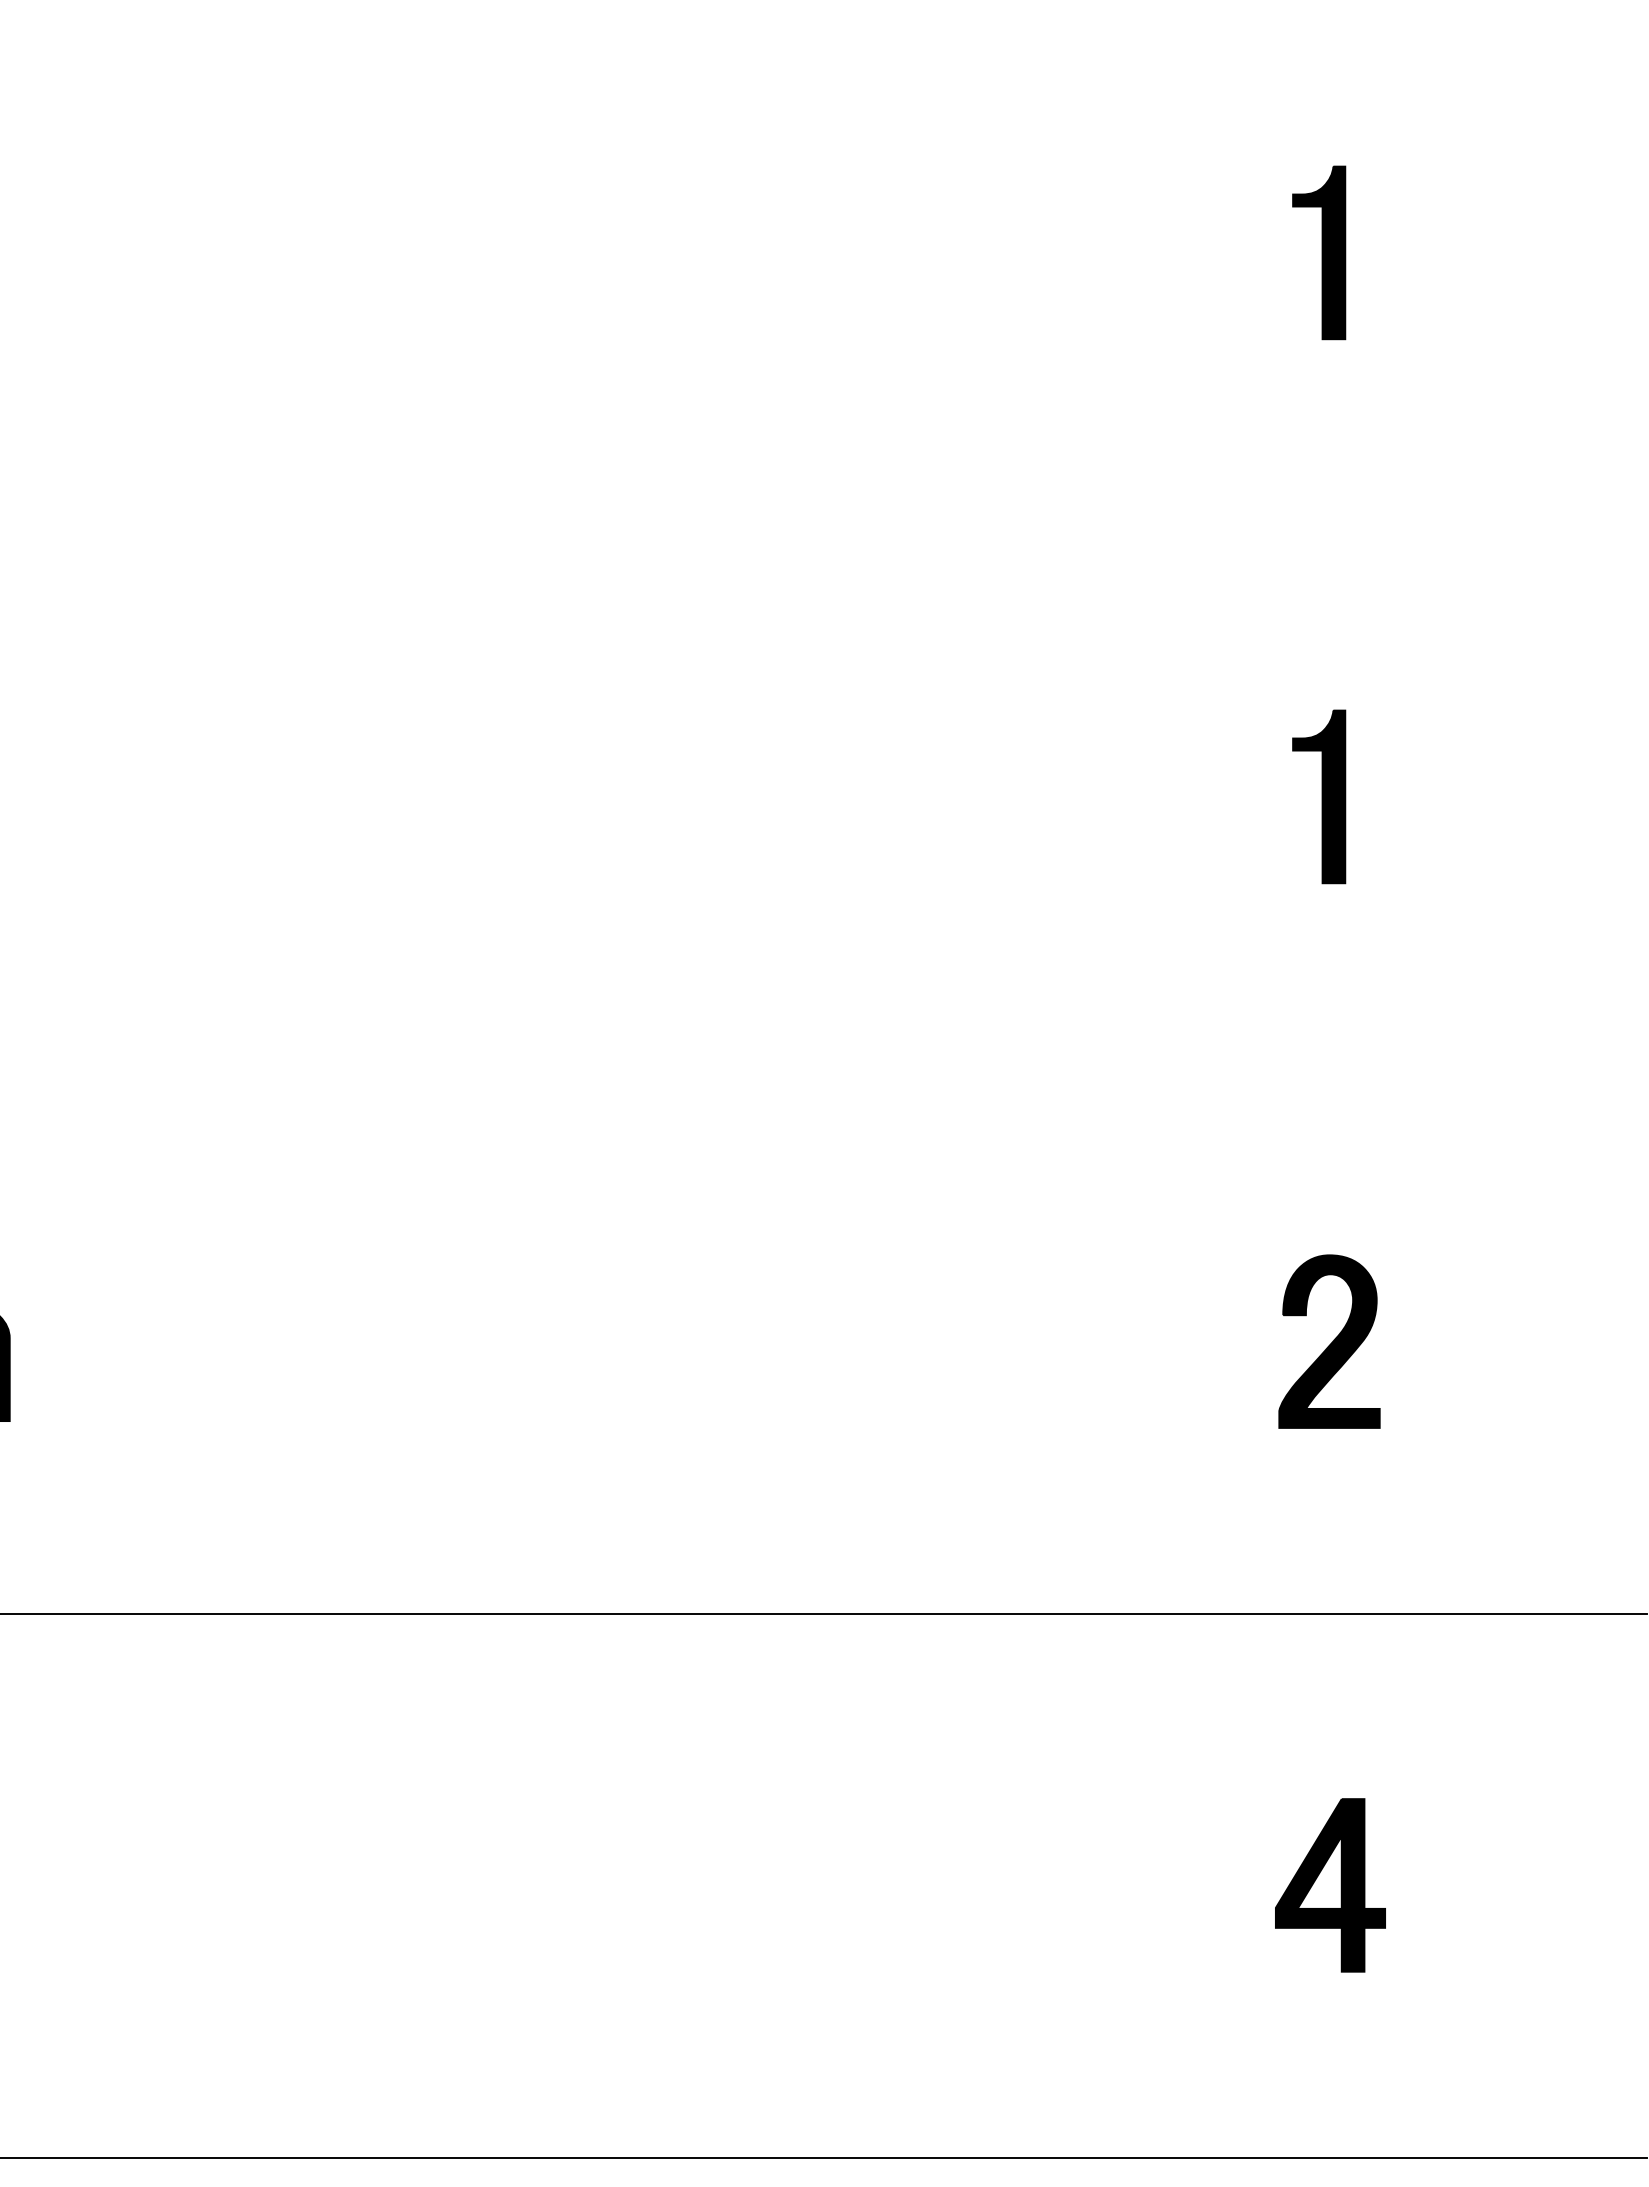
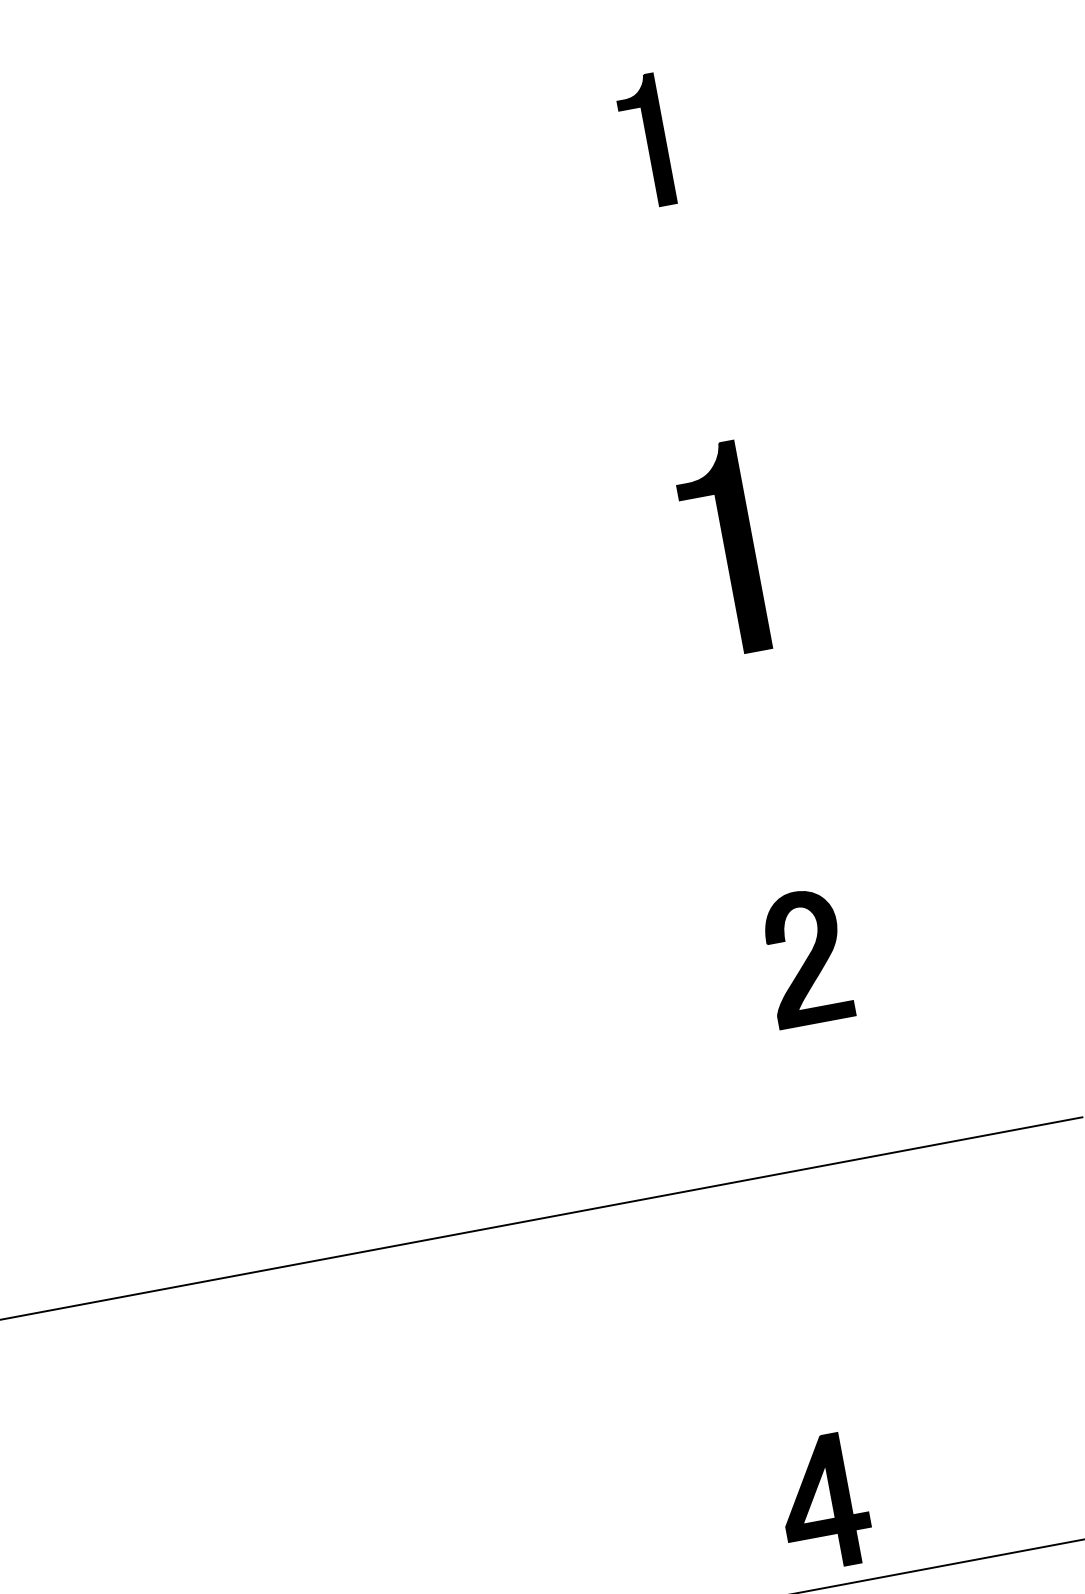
part: (1319, 796) -> (721, 549), size x1.6
part: (1330, 1885) -> (824, 1502), moved

